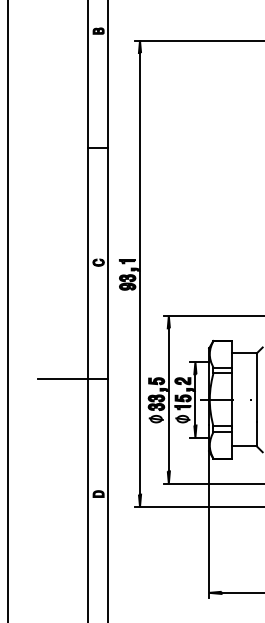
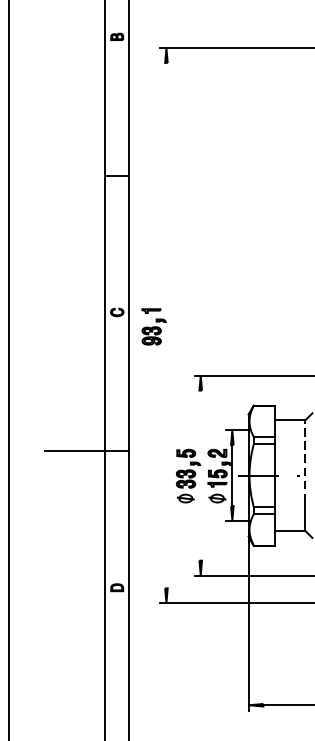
line: (140, 273) -> (167, 325), removed
line: (256, 387) -> (305, 460), solid -> dashed
line: (168, 399) -> (200, 475), removed

